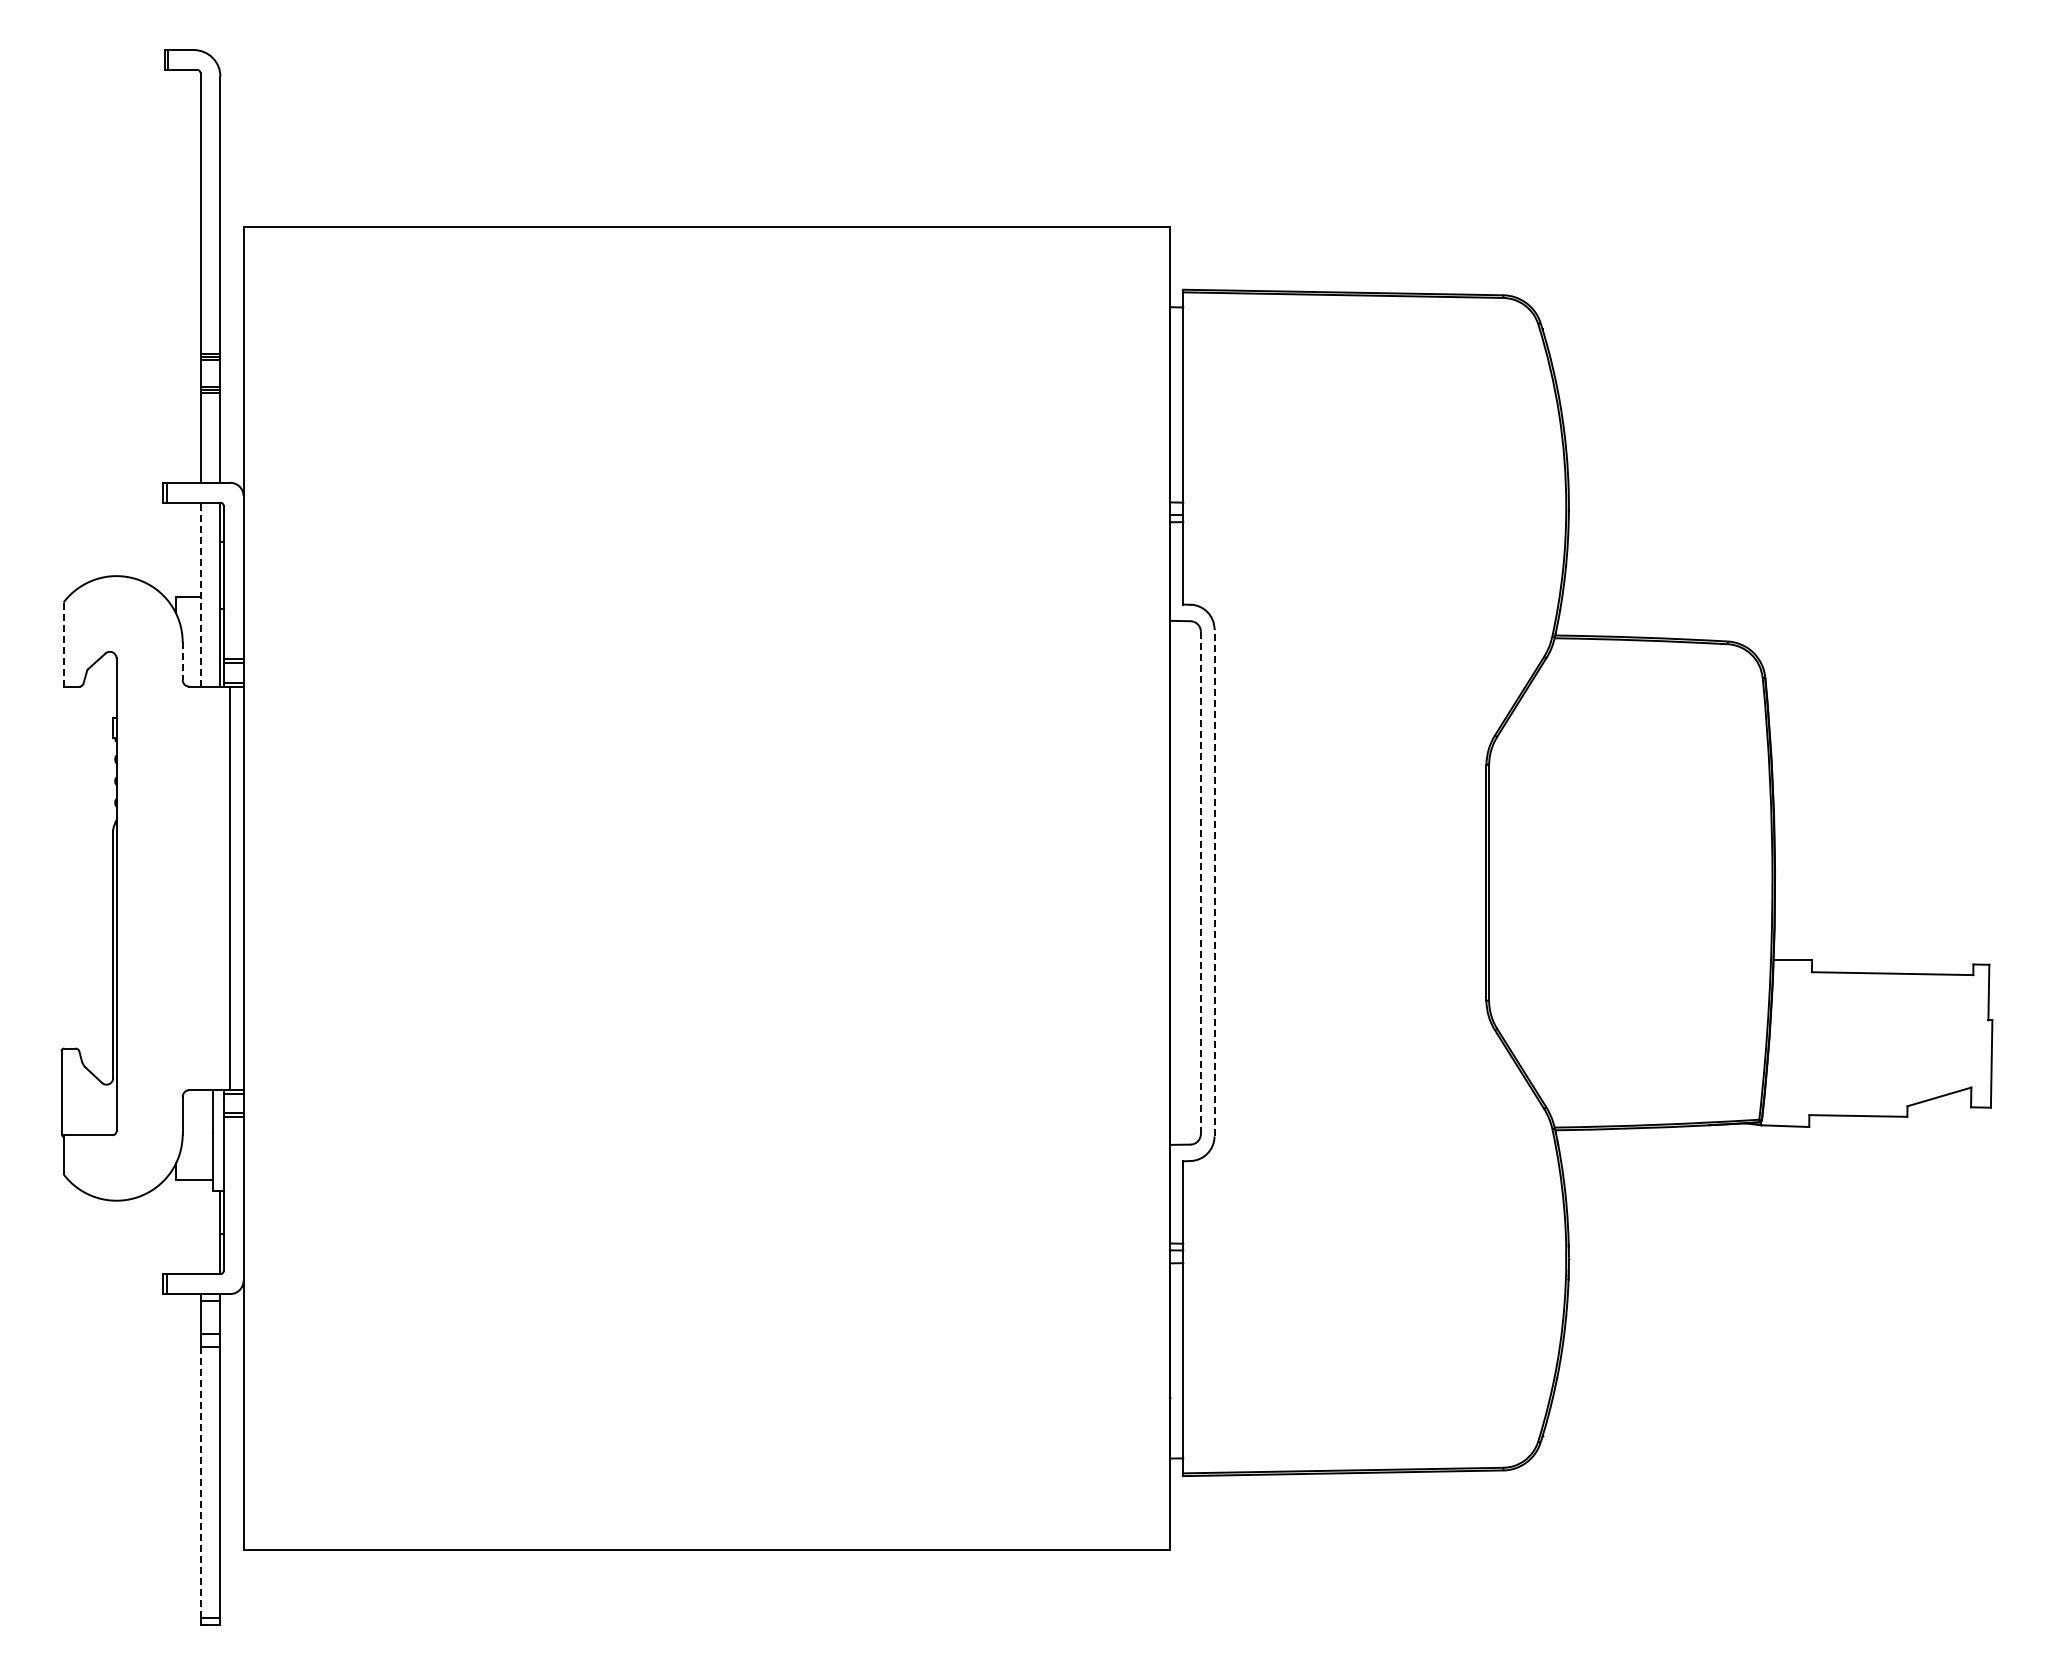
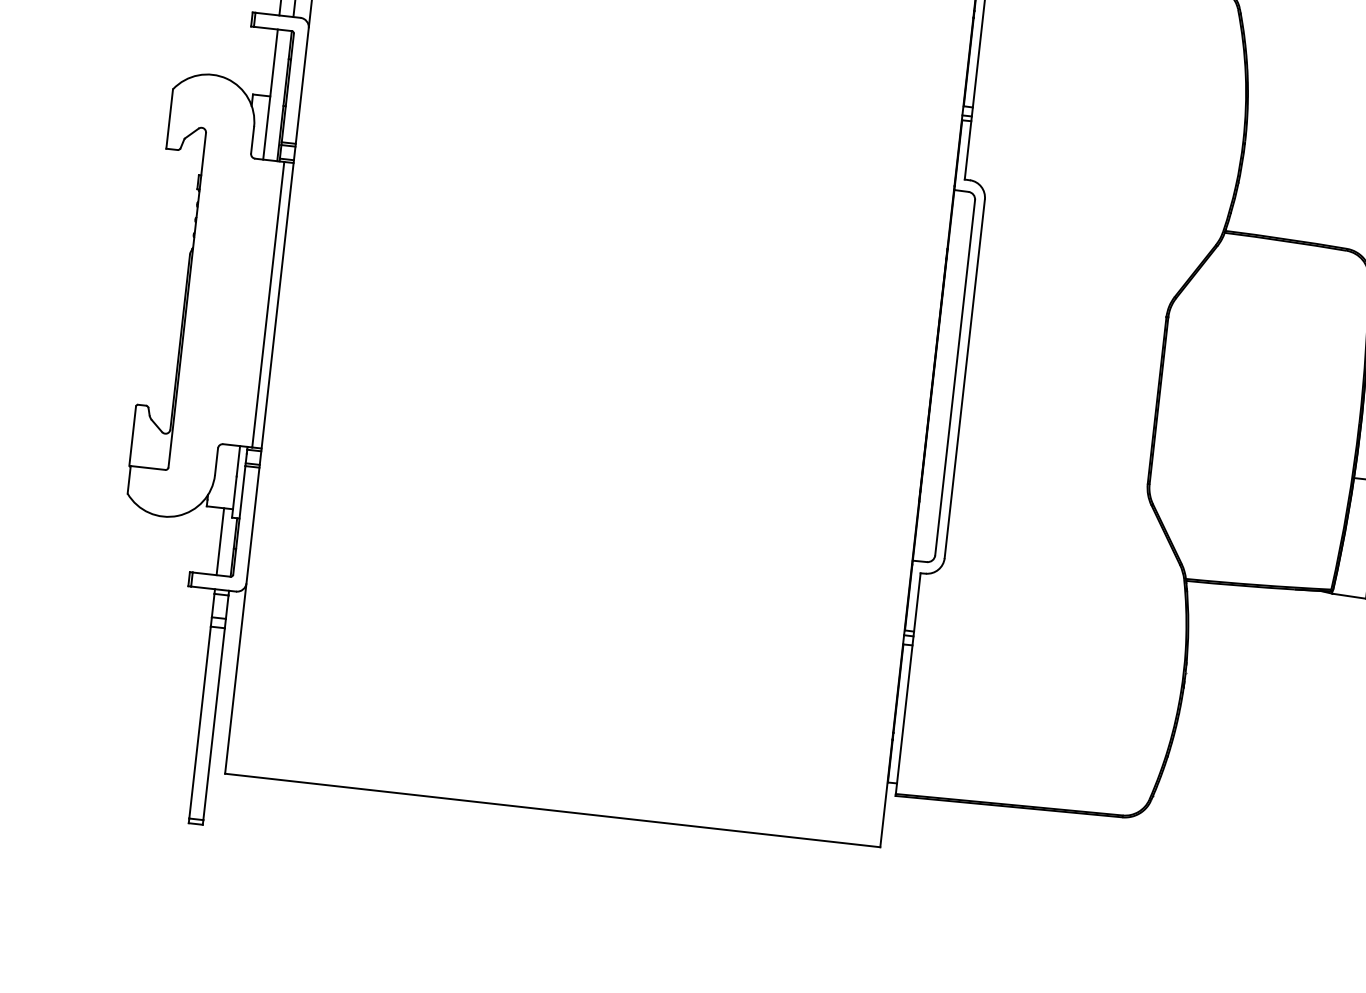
line: (200, 594) -> (270, 94), dashed -> solid
line: (63, 645) -> (169, 119), dashed -> solid
line: (182, 661) -> (252, 140), dashed -> solid
line: (1200, 882) -> (954, 377), dashed -> solid
line: (1214, 882) -> (964, 378), dashed -> solid
line: (200, 1226) -> (220, 541), added
line: (200, 1482) -> (200, 722), dashed -> solid

